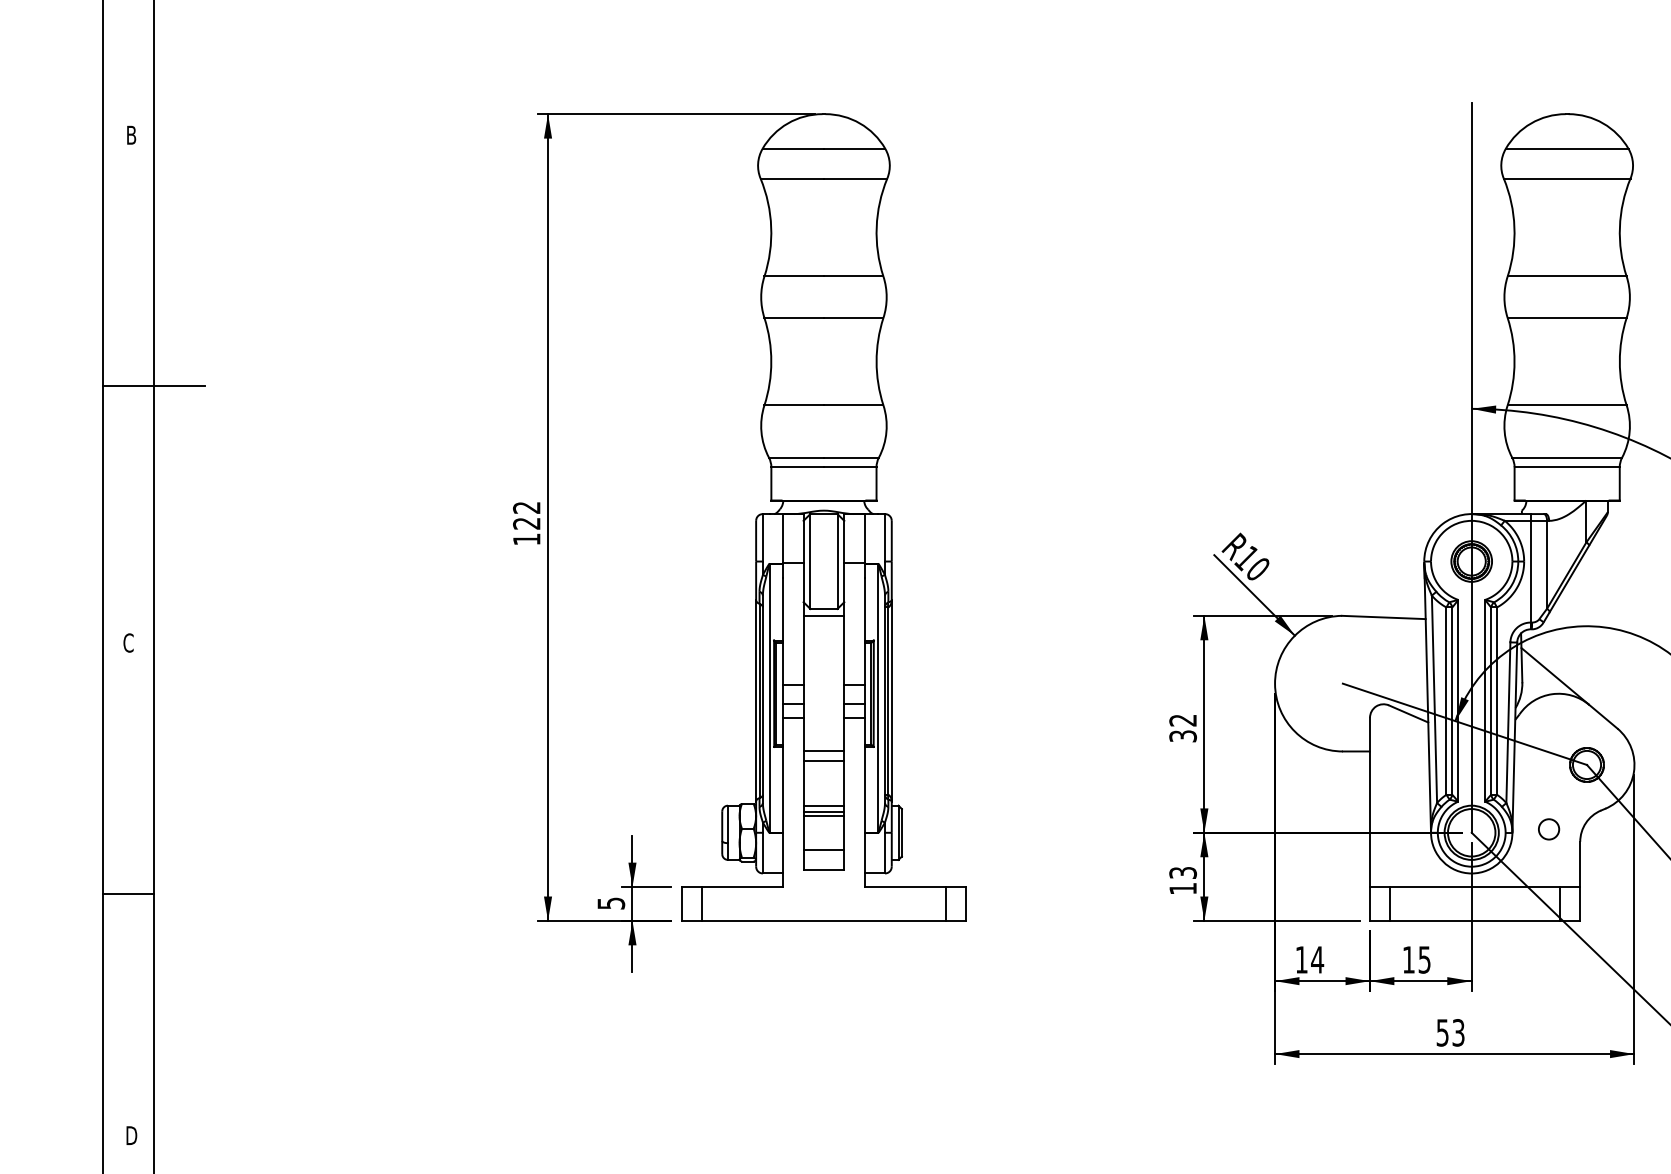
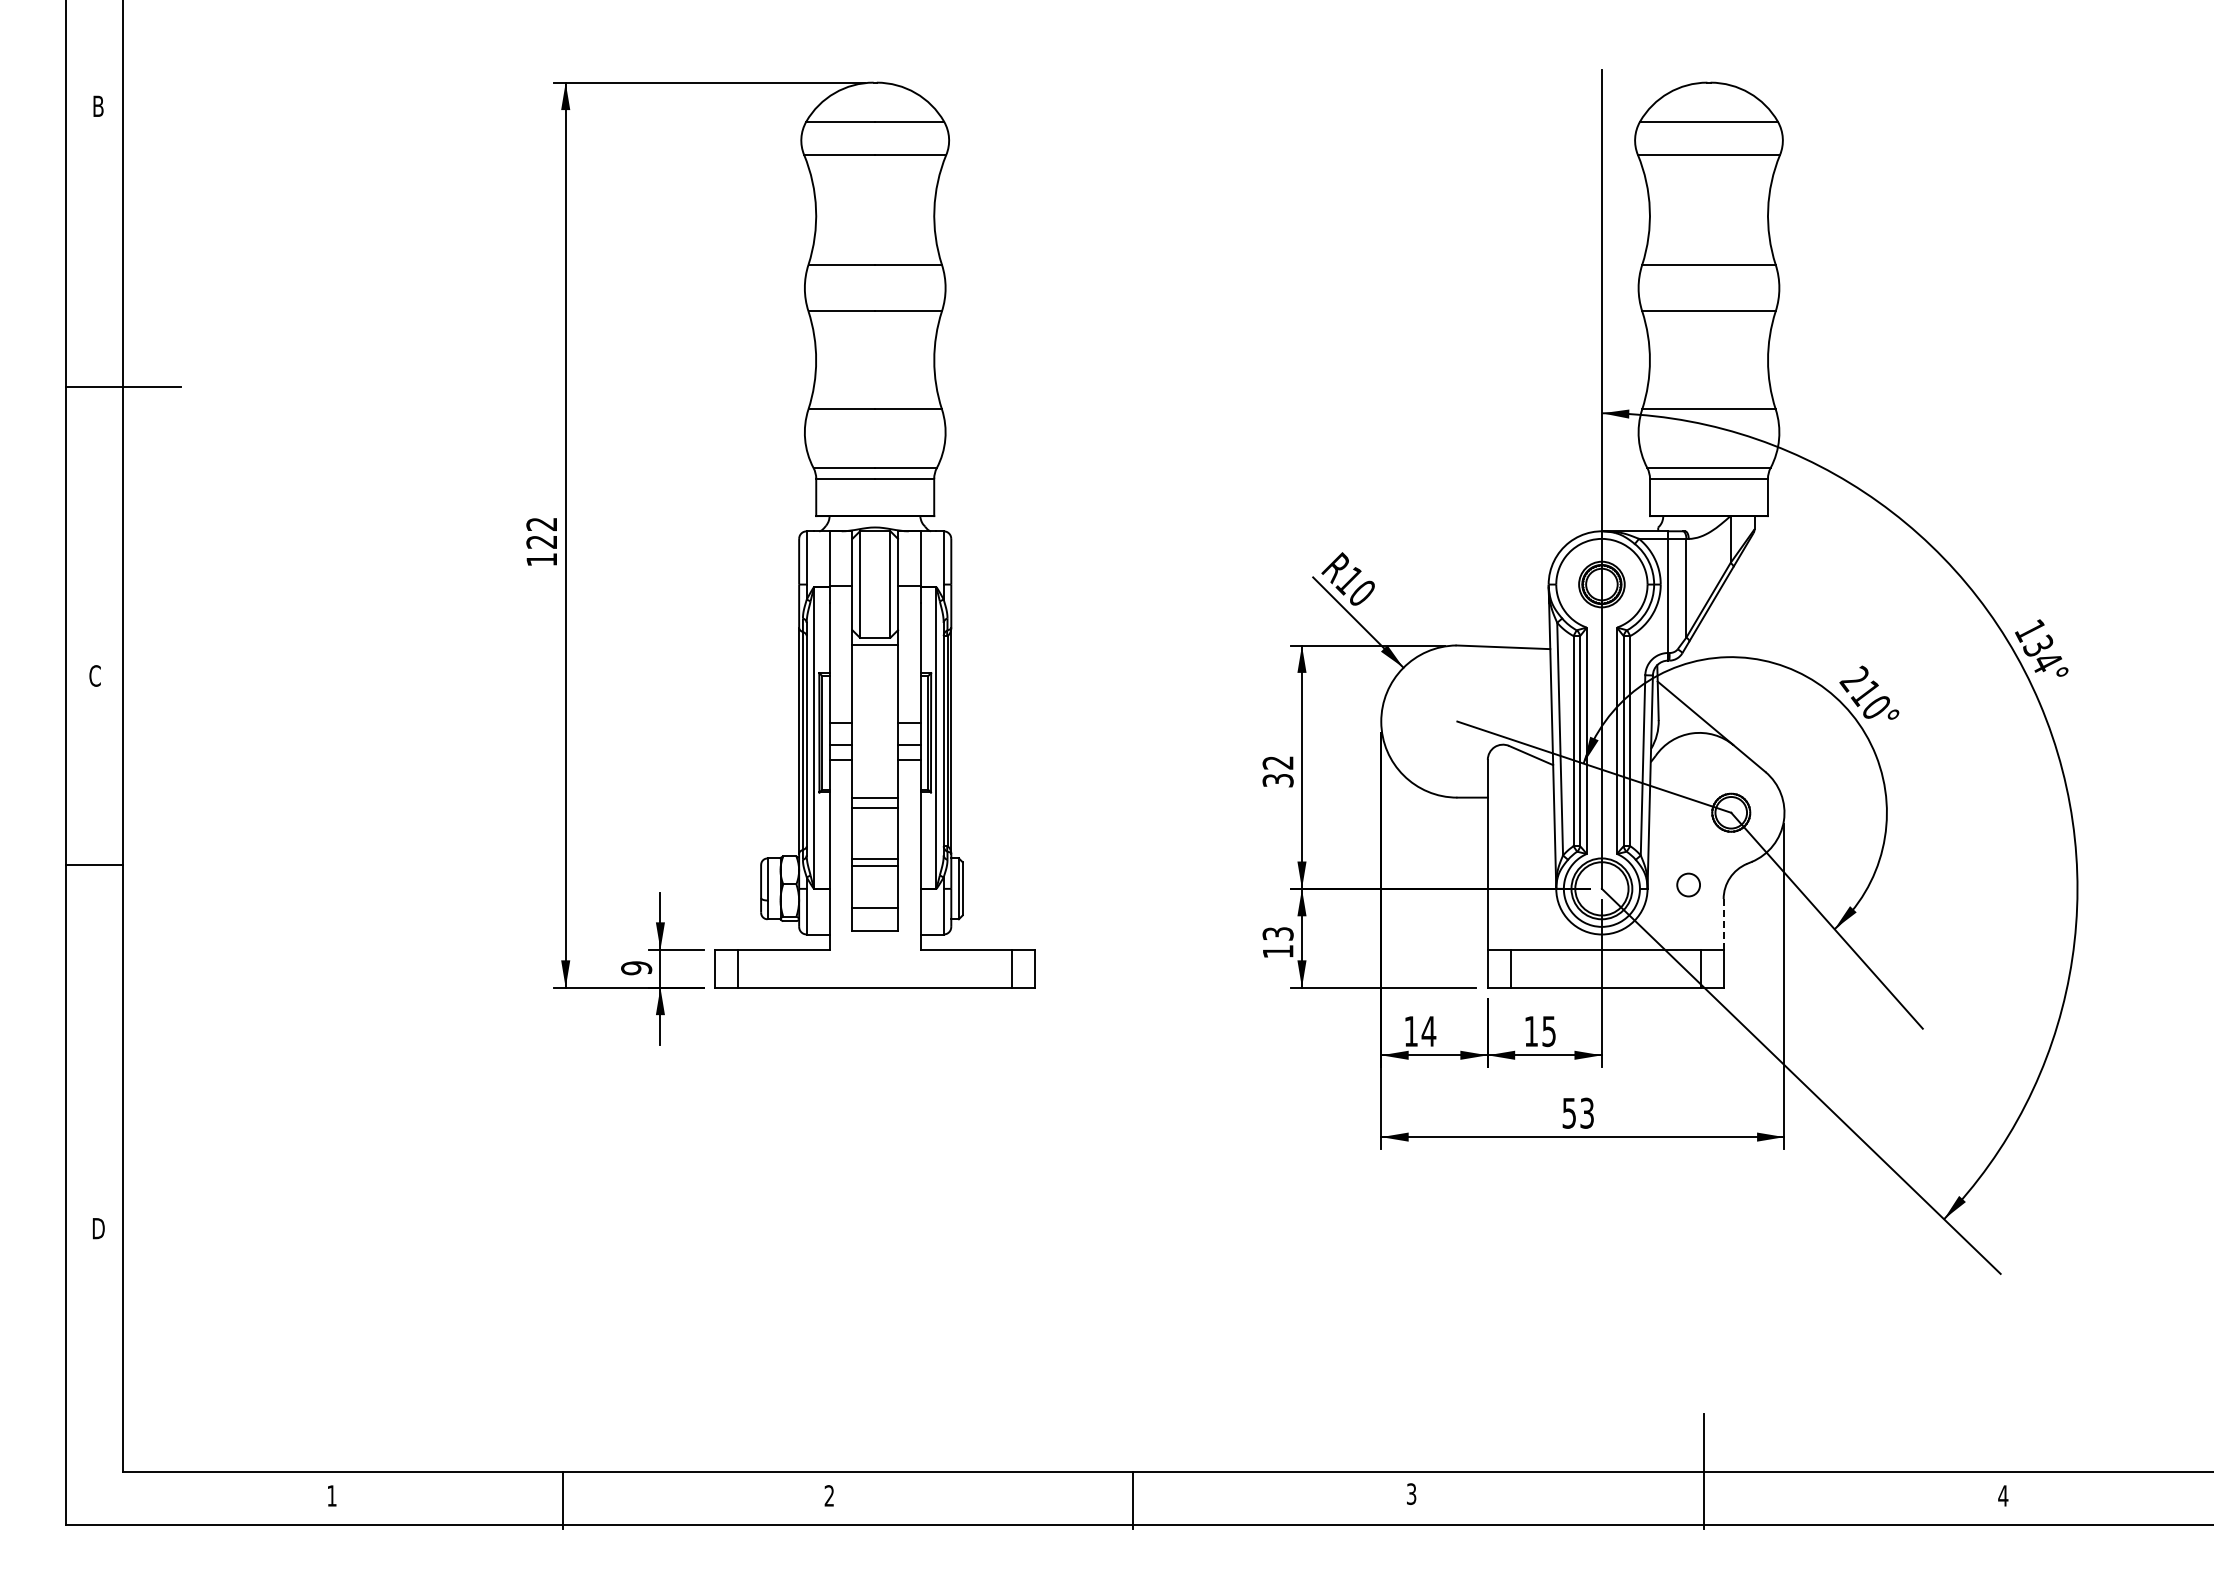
line: (824, 815) -> (875, 869), removed
line: (1580, 864) -> (1723, 924), solid -> dashed
line: (128, 893) -> (94, 864), moved
text: (611, 903) -> (636, 968), 5 -> 9

